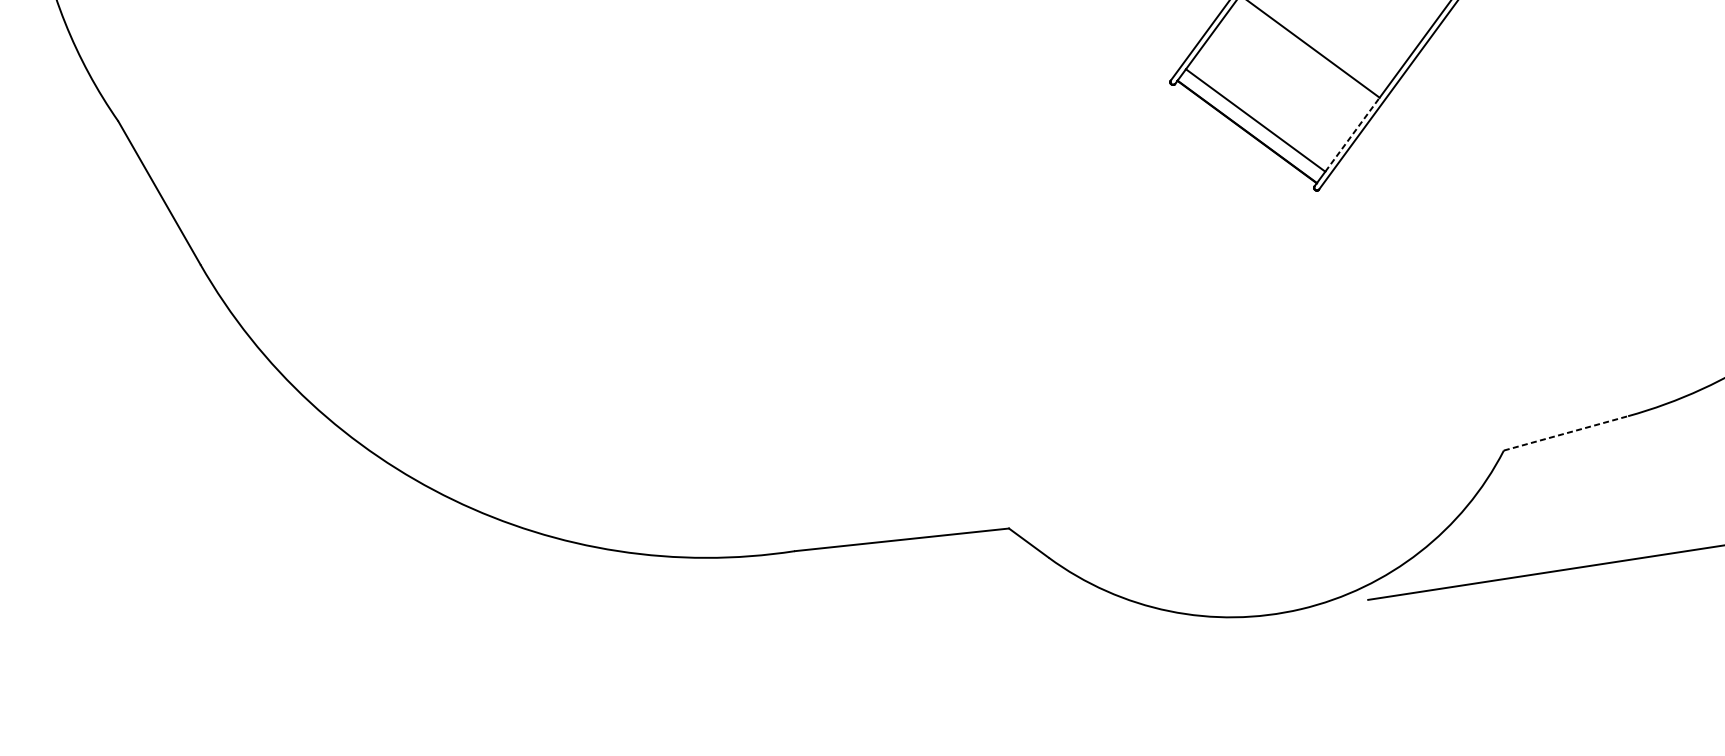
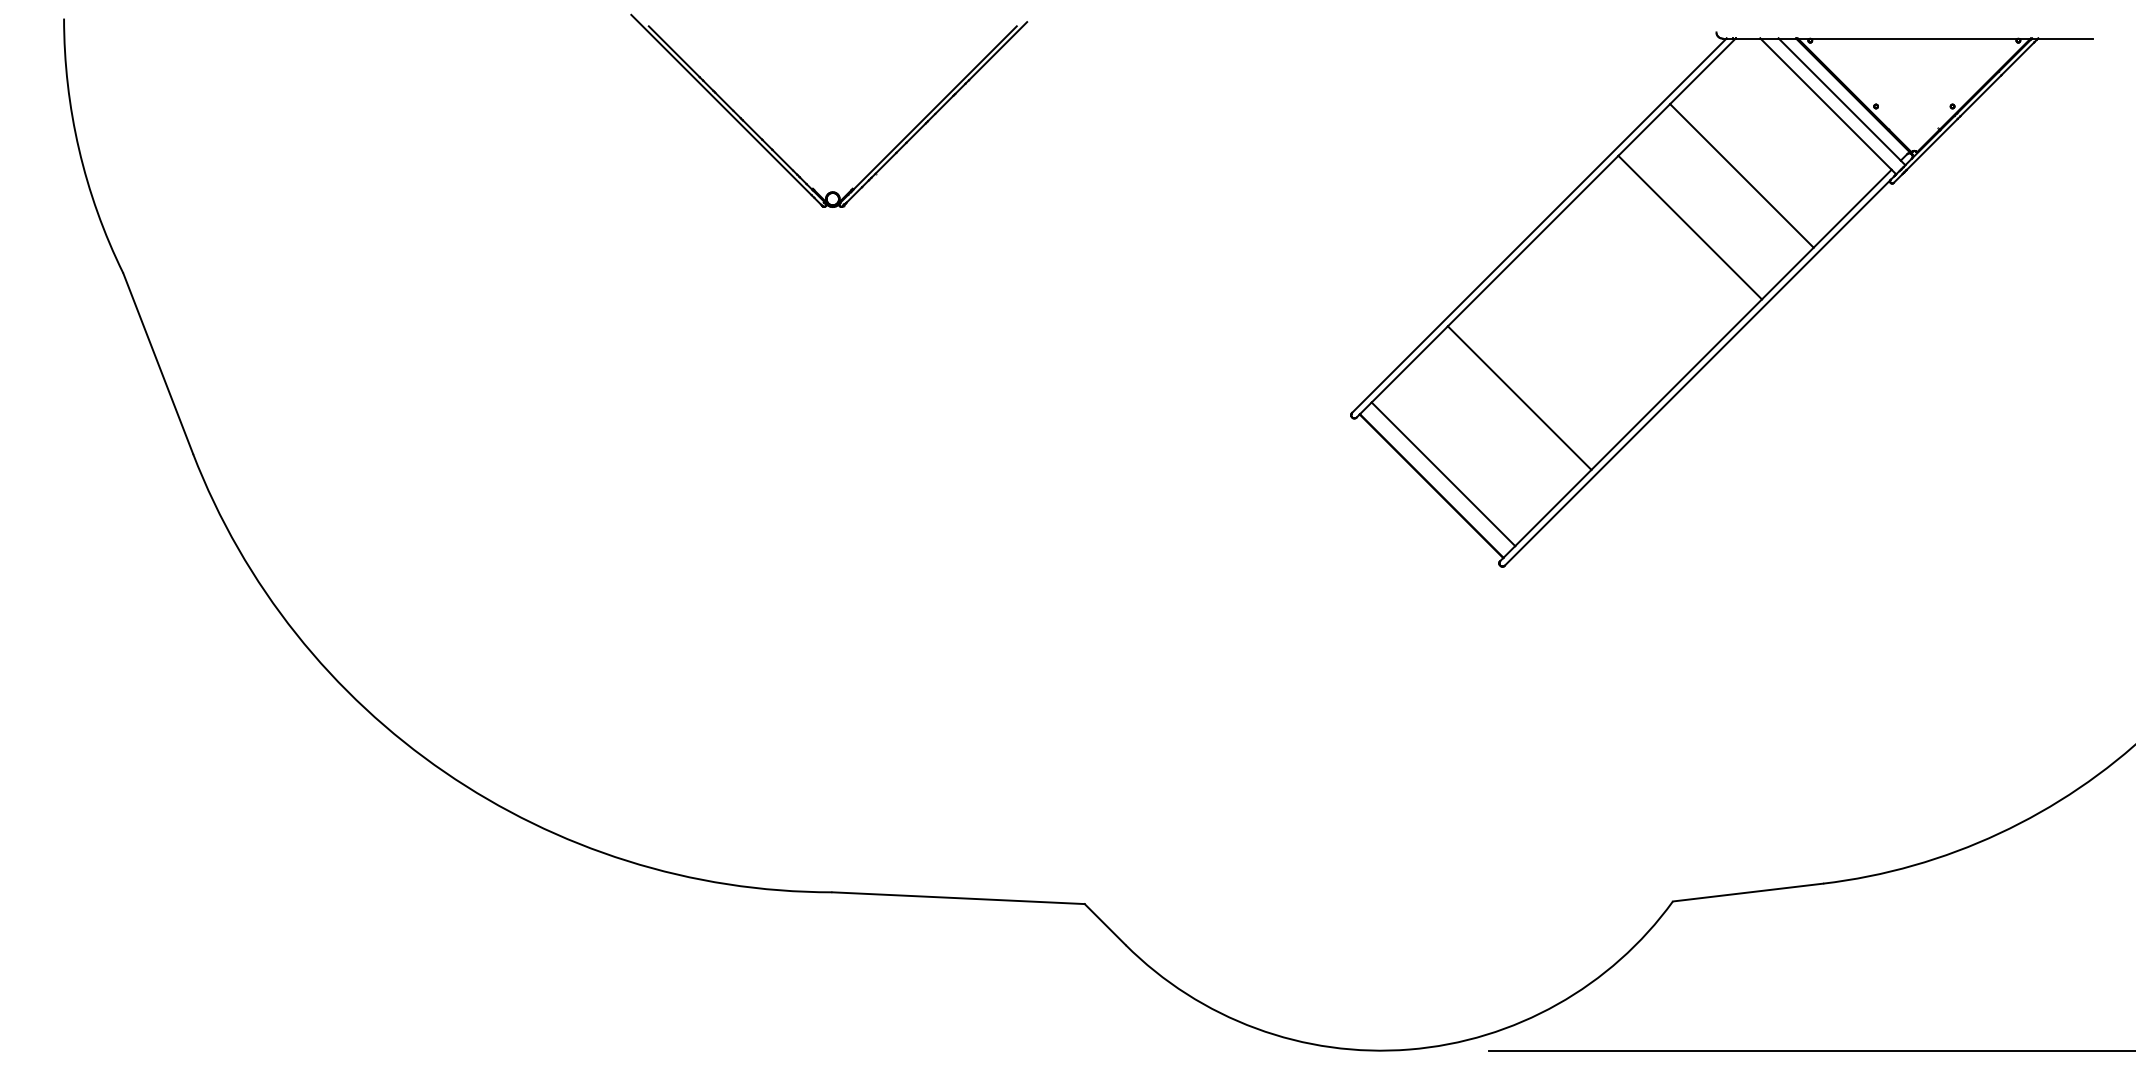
line: (1352, 135) -> (1553, 508), dashed -> solid
line: (1566, 433) -> (1748, 892), dashed -> solid

